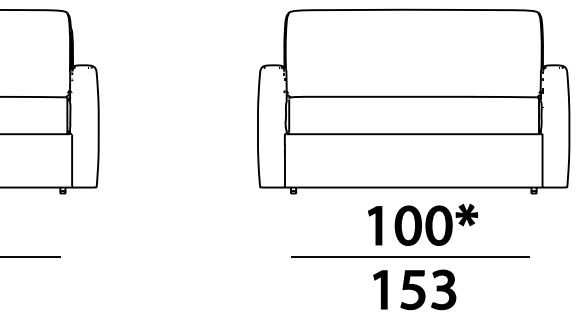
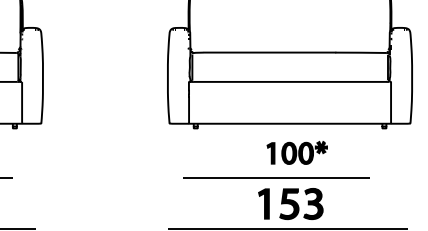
part: (422, 224) -> (296, 152), size x0.7
line: (410, 256) -> (276, 177), moved

